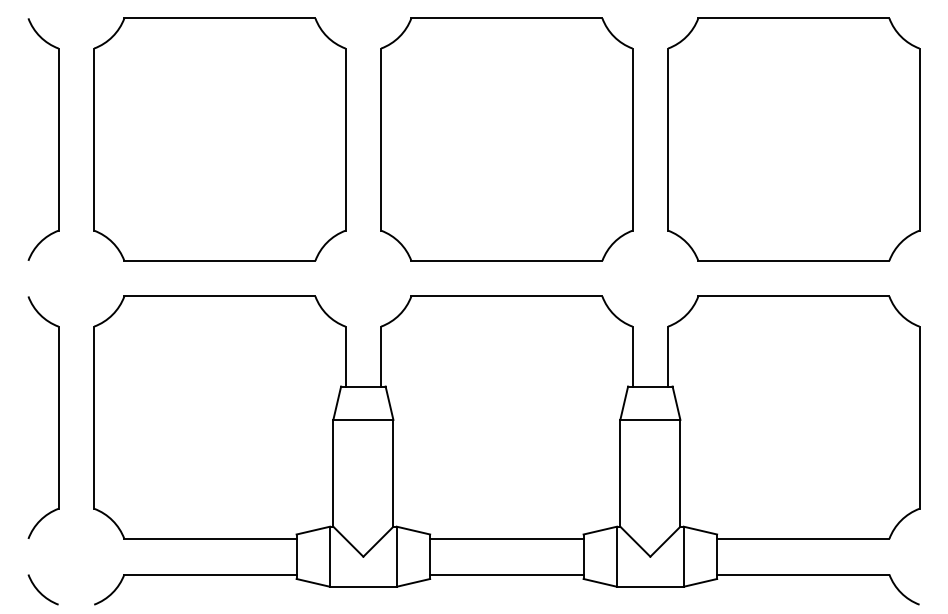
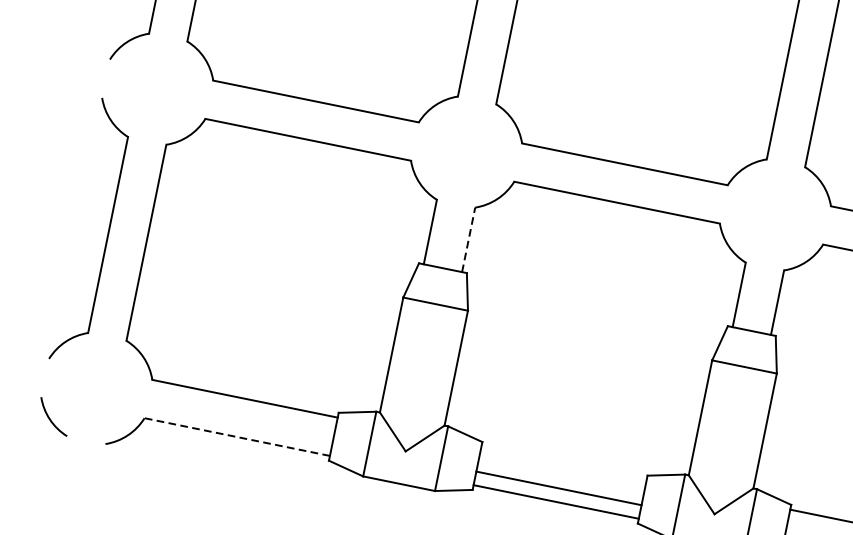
line: (381, 356) -> (469, 239), solid -> dashed
line: (506, 538) -> (558, 487), moved
line: (210, 574) -> (237, 437), solid -> dashed

